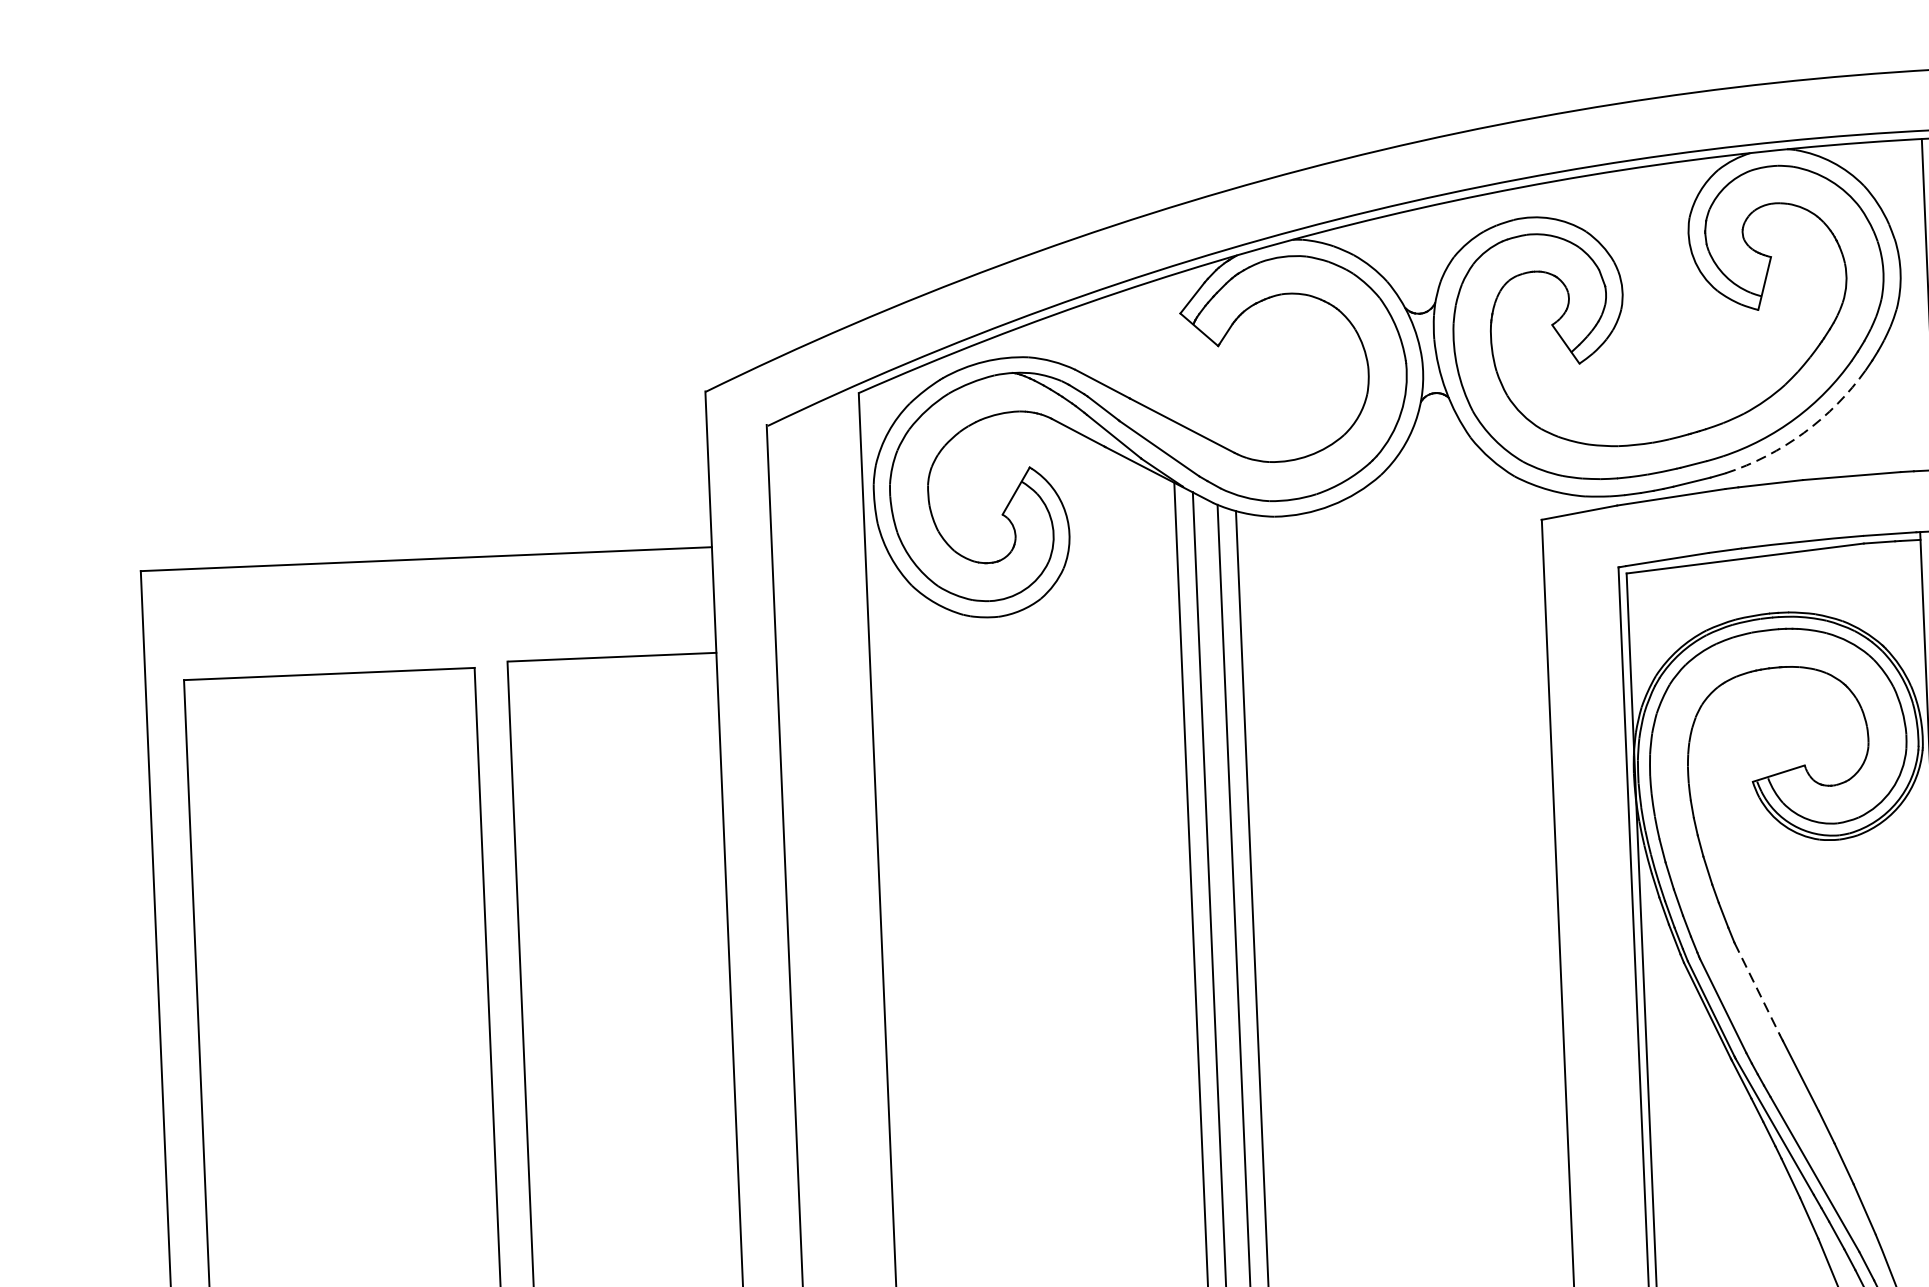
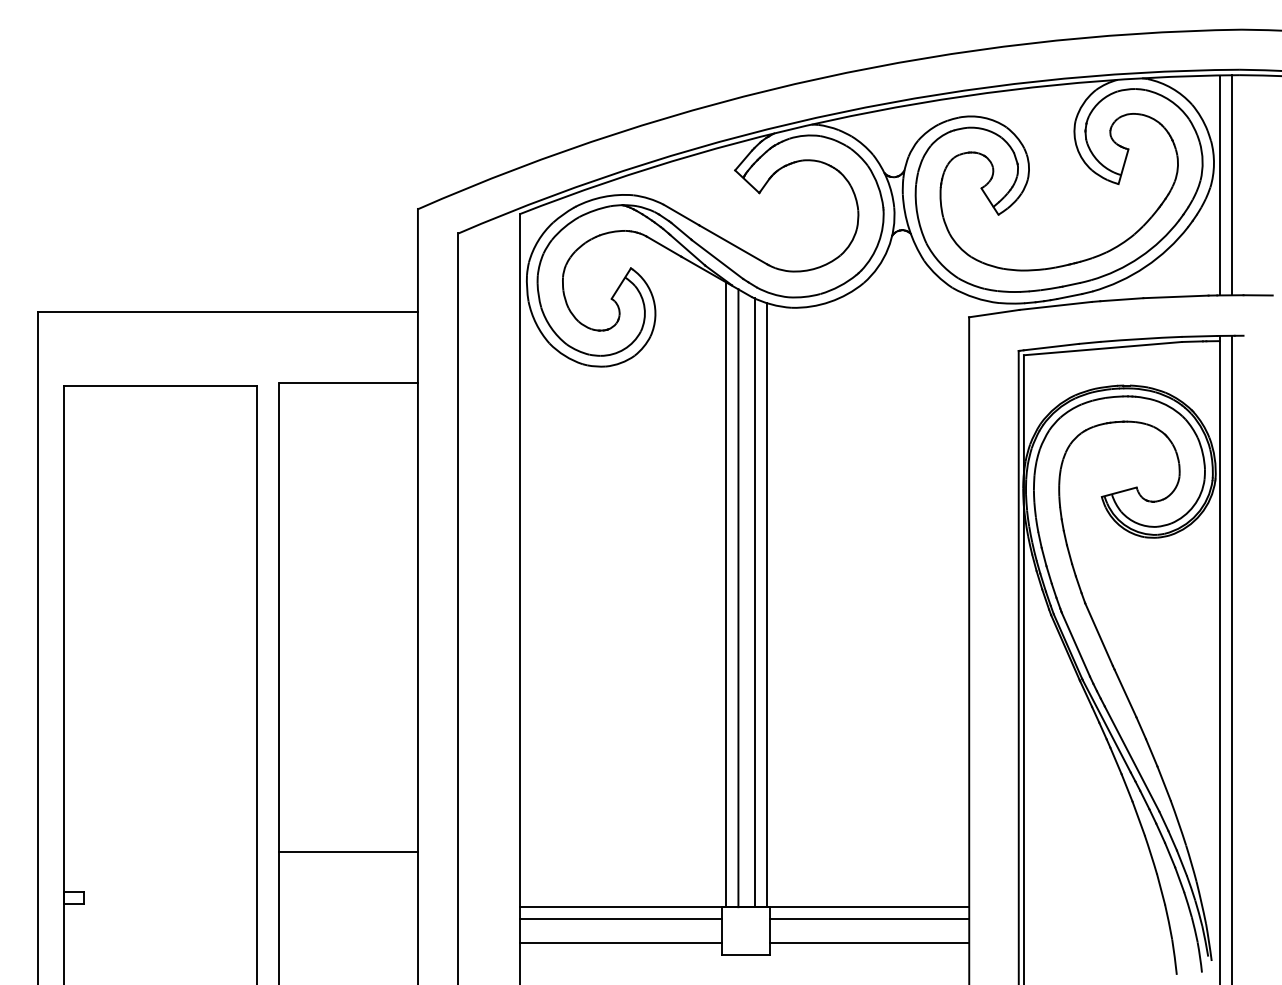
line: (1910, 305) -> (1219, 185), added
arc: (1804, 432) -> (1145, 266), dashed -> solid
line: (1758, 990) -> (1099, 635), dashed -> solid

